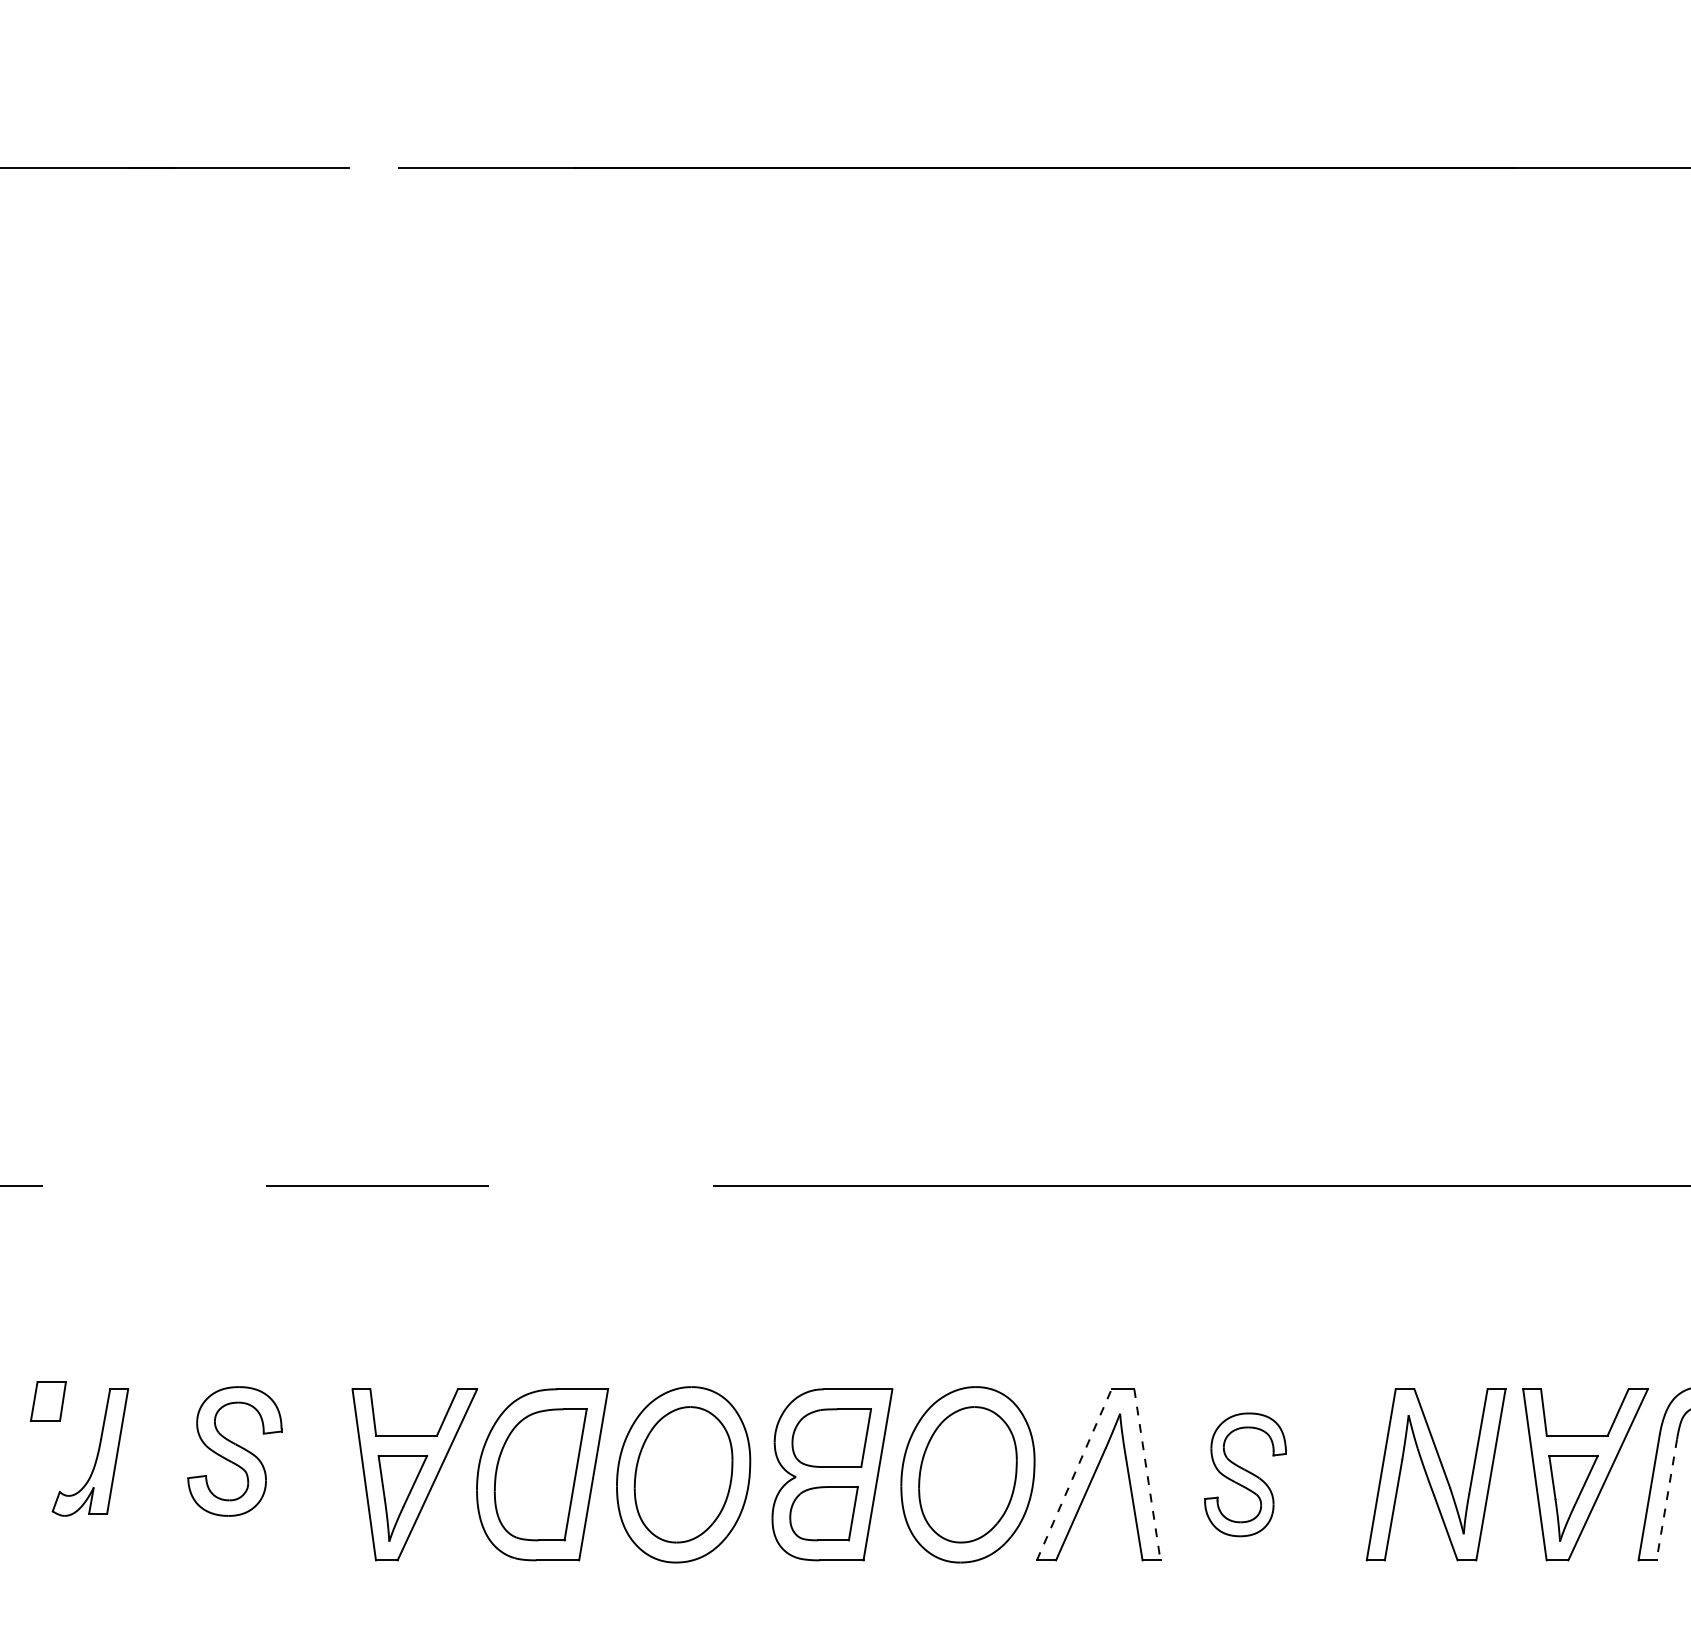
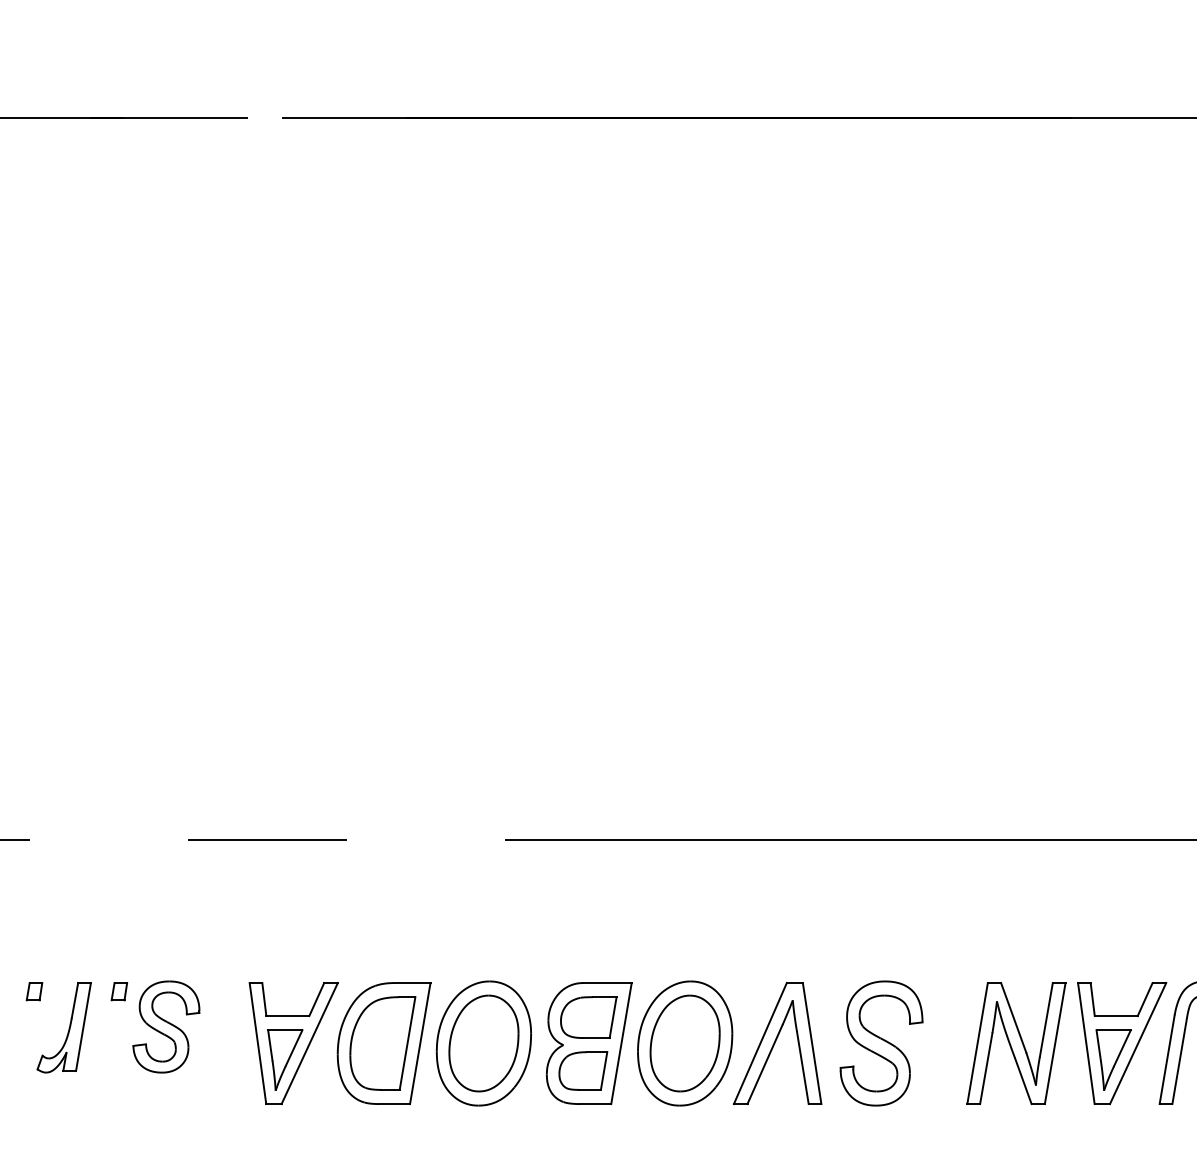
part: (48, 1401) -> (34, 991), size x0.62
part: (168, 1401) -> (119, 991), added
line: (1074, 1474) -> (760, 1043), dashed -> solid
line: (1147, 1474) -> (812, 1043), dashed -> solid
part: (1245, 1474) -> (881, 1043), size x1.43
line: (1666, 1500) -> (1179, 1061), dashed -> solid

